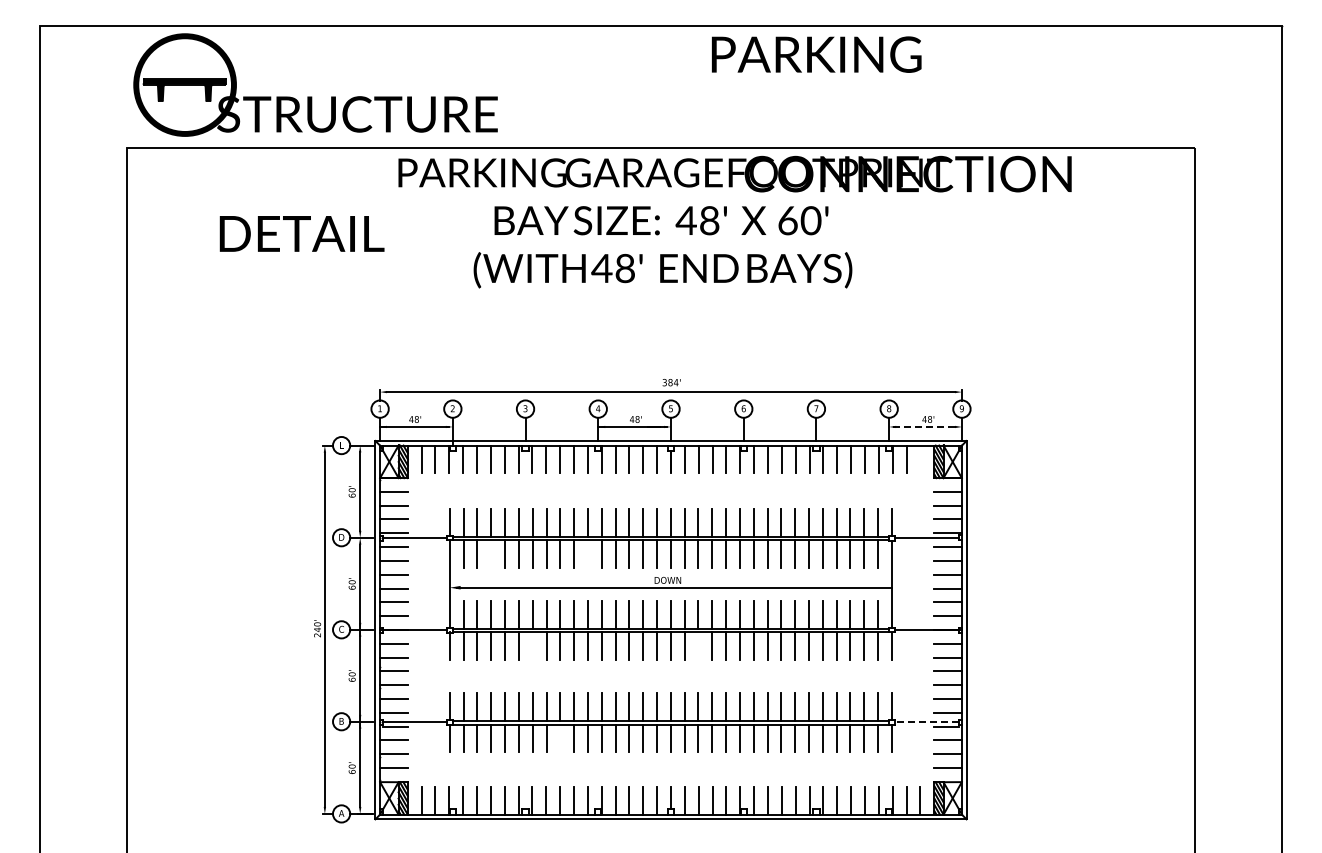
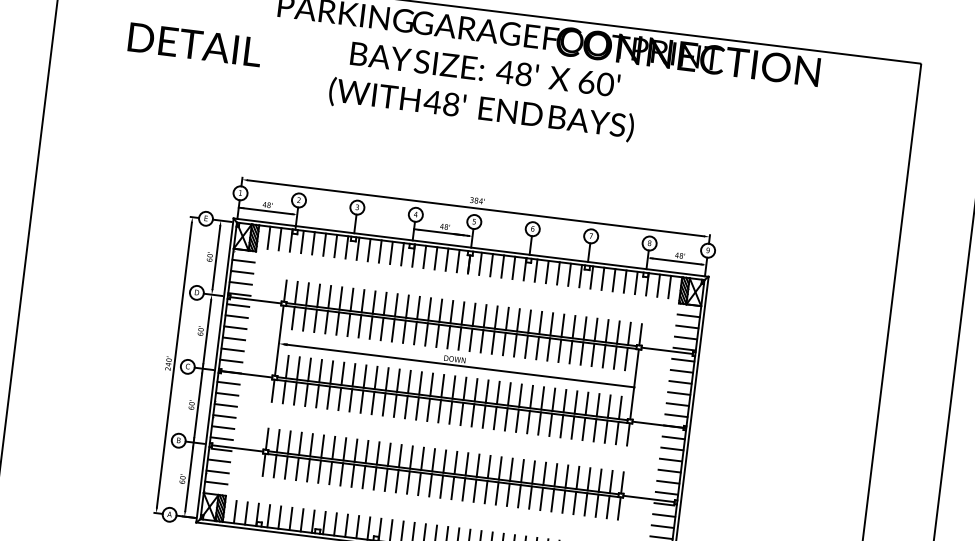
line: (925, 426) -> (677, 261), dashed -> solid
line: (920, 459) -> (669, 287), added
line: (491, 554) -> (315, 321), added
line: (587, 554) -> (392, 330), added
line: (532, 646) -> (339, 399), added
line: (698, 646) -> (472, 415), added
line: (926, 722) -> (648, 499), dashed -> solid
line: (560, 738) -> (353, 475), added

